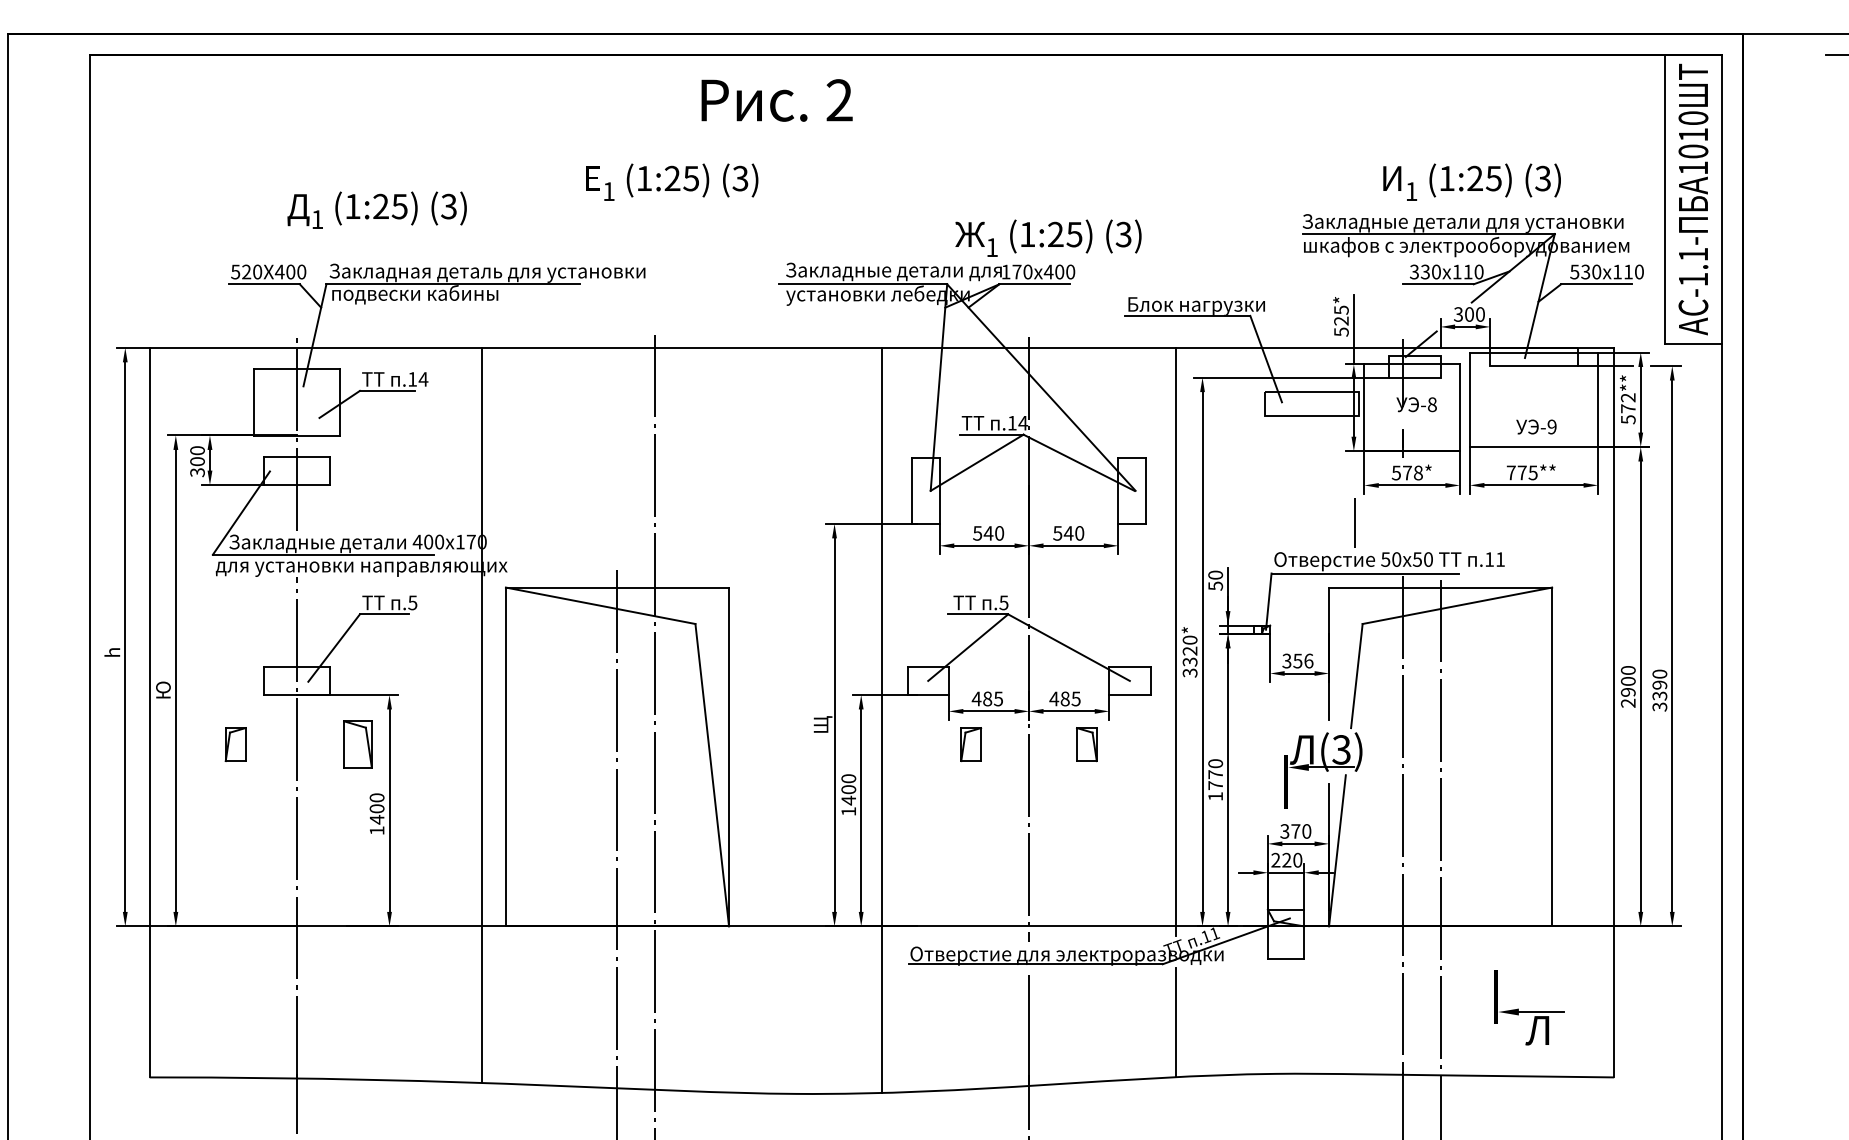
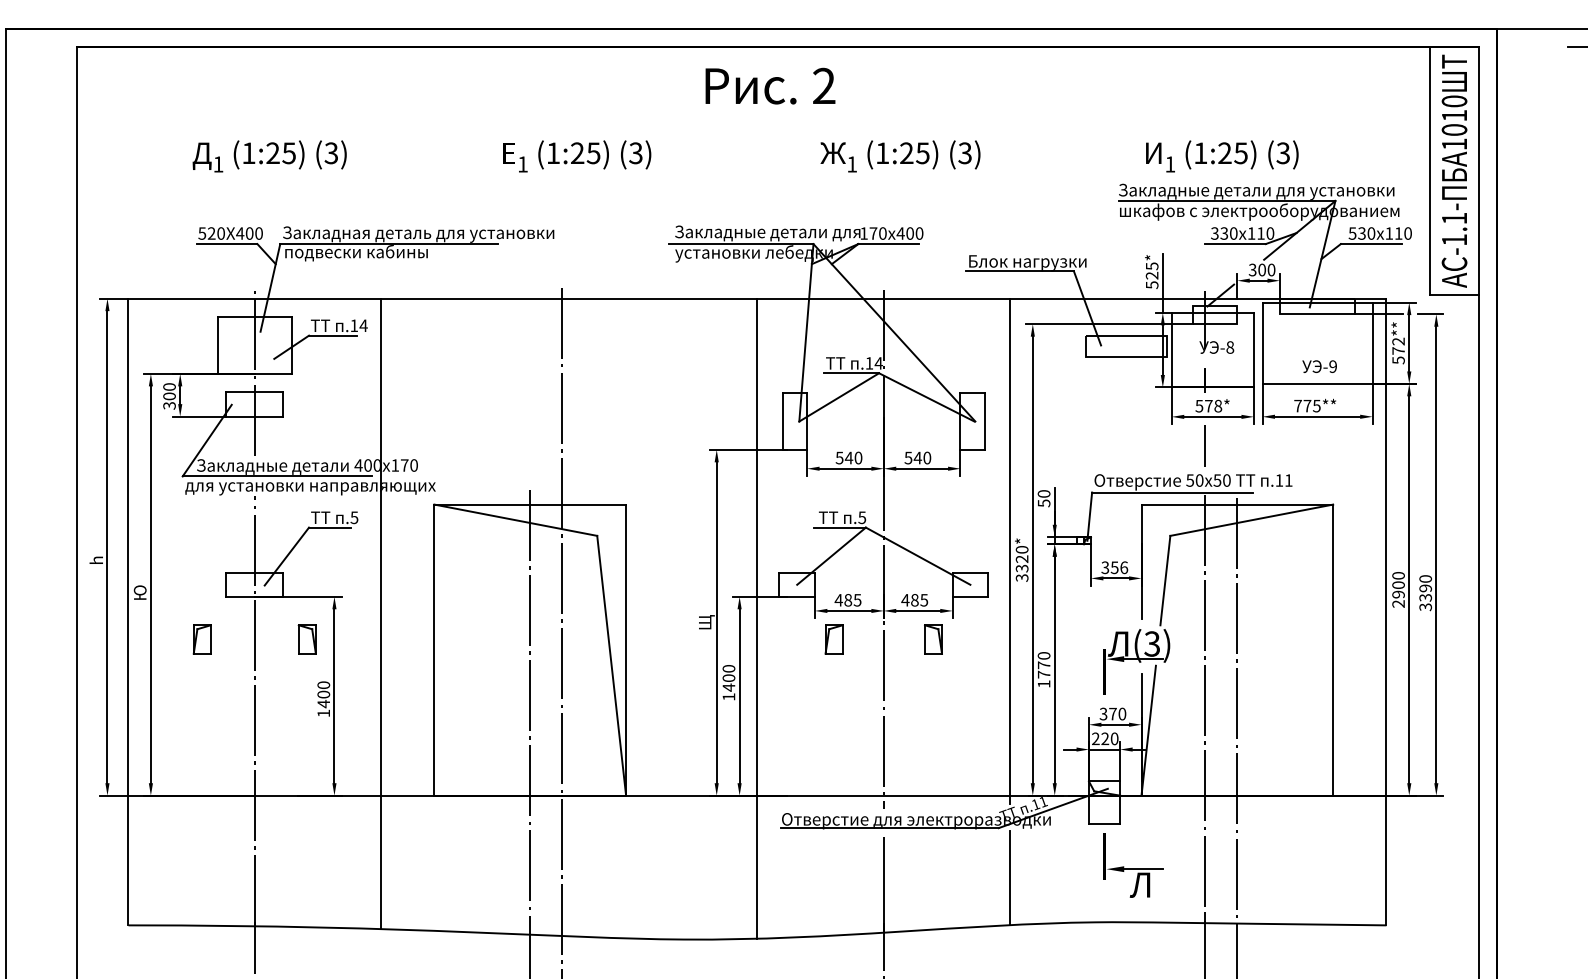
text: (776, 100) -> (769, 86), moved
text: (1471, 181) -> (1221, 155), moved
text: (376, 209) -> (269, 155), moved
text: (1048, 237) -> (900, 155), moved
line: (1354, 522) -> (1204, 445), moved
line: (481, 714) -> (380, 613), moved
part: (357, 744) -> (306, 639), size x0.71
part: (1529, 1007) -> (1133, 865), moved

